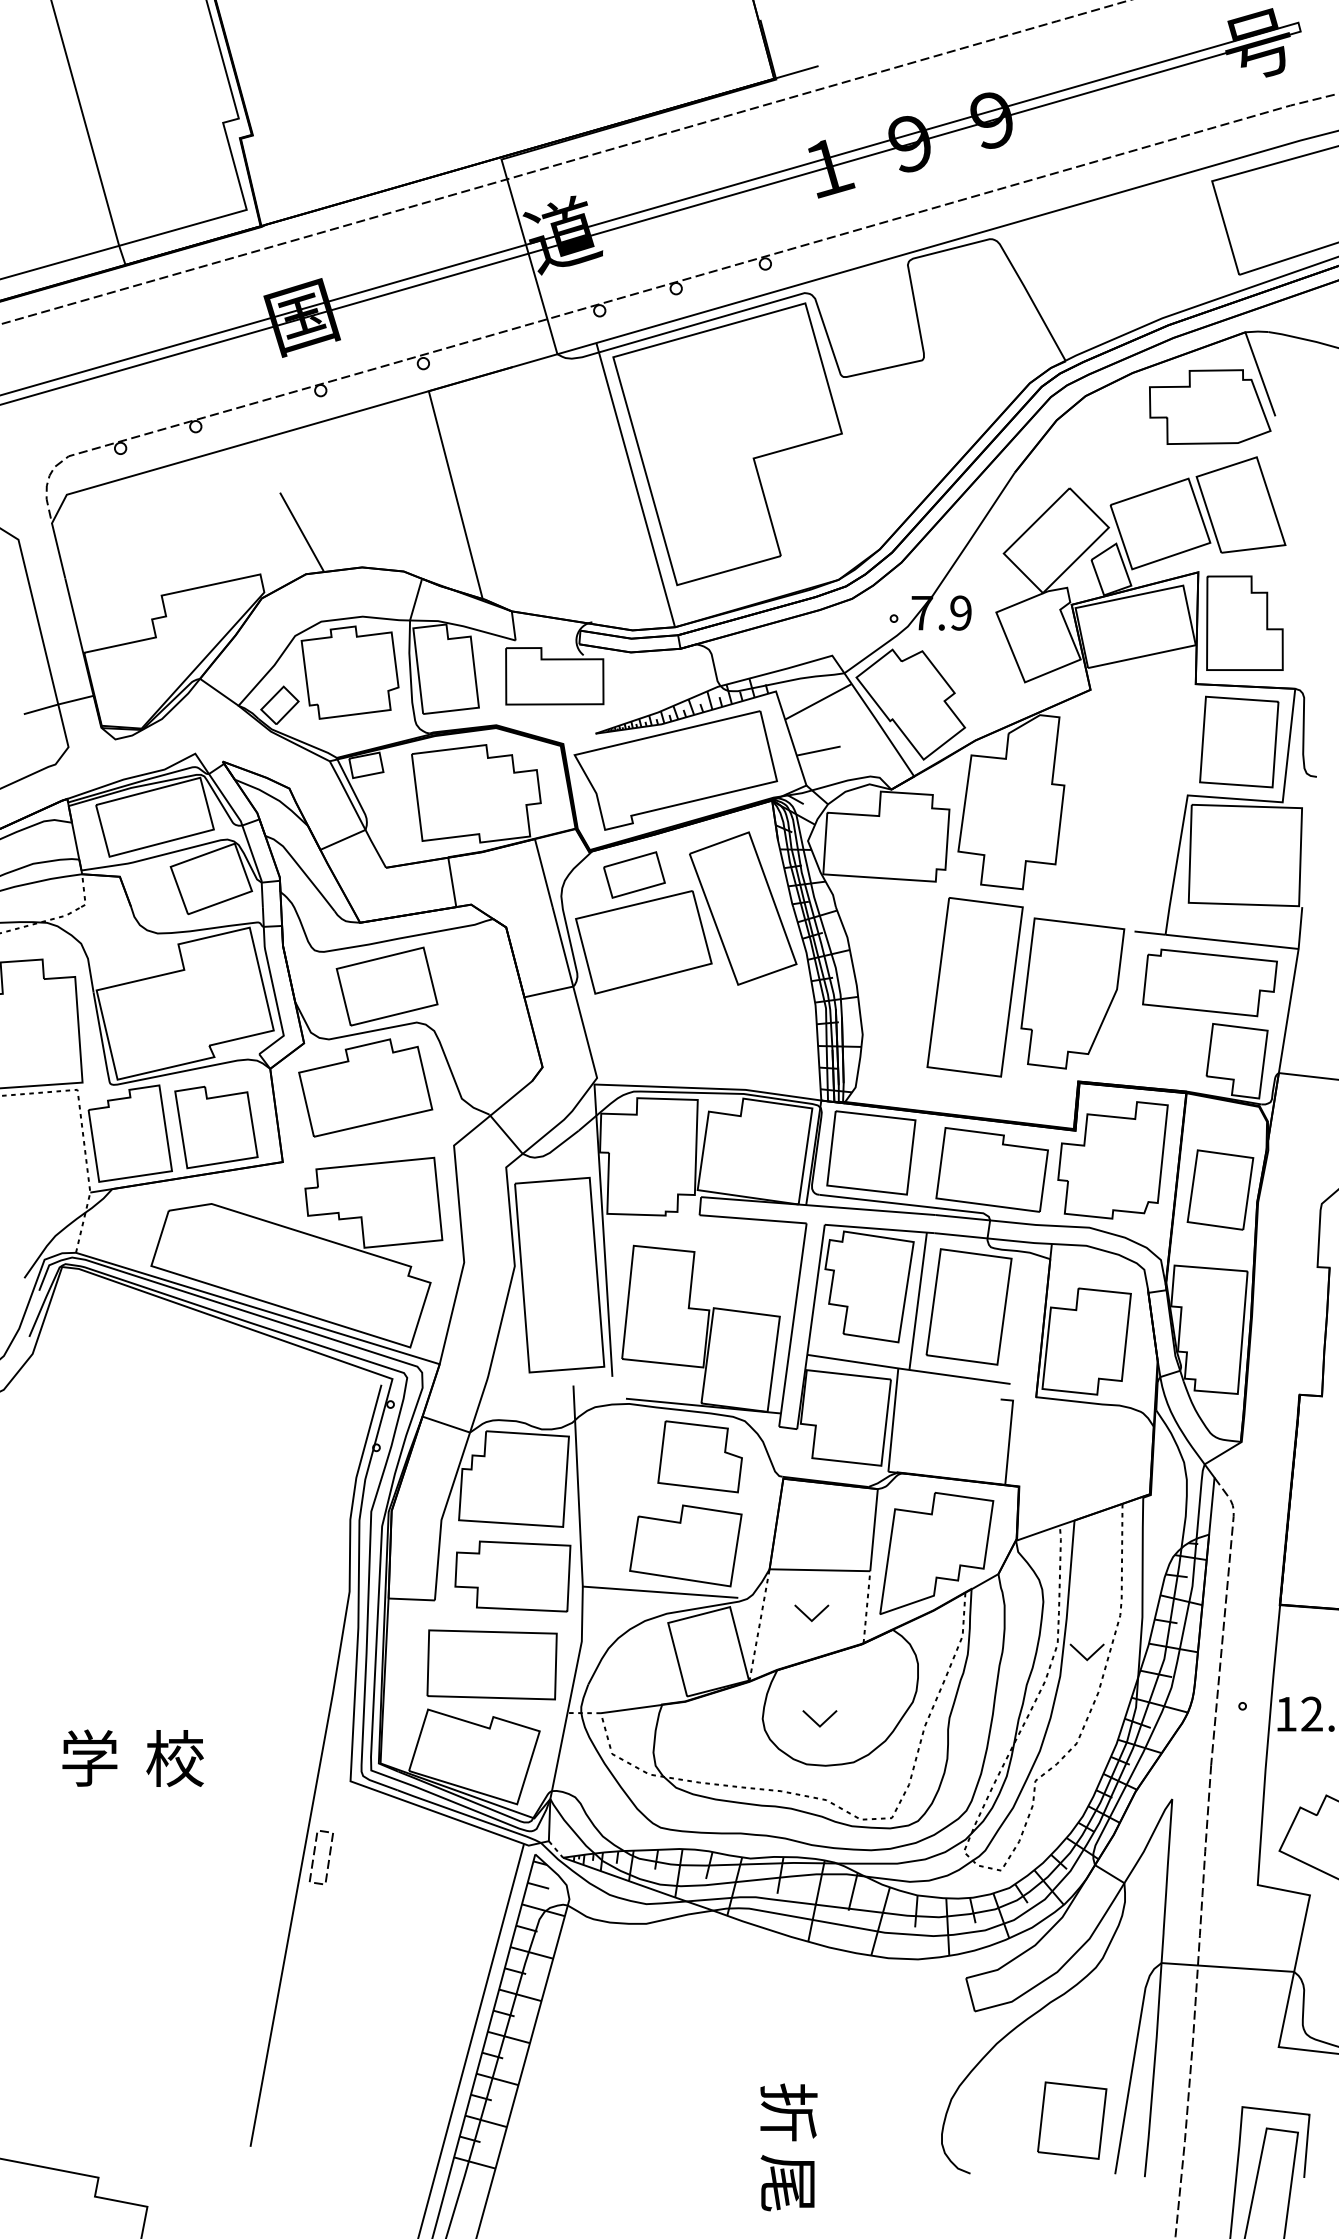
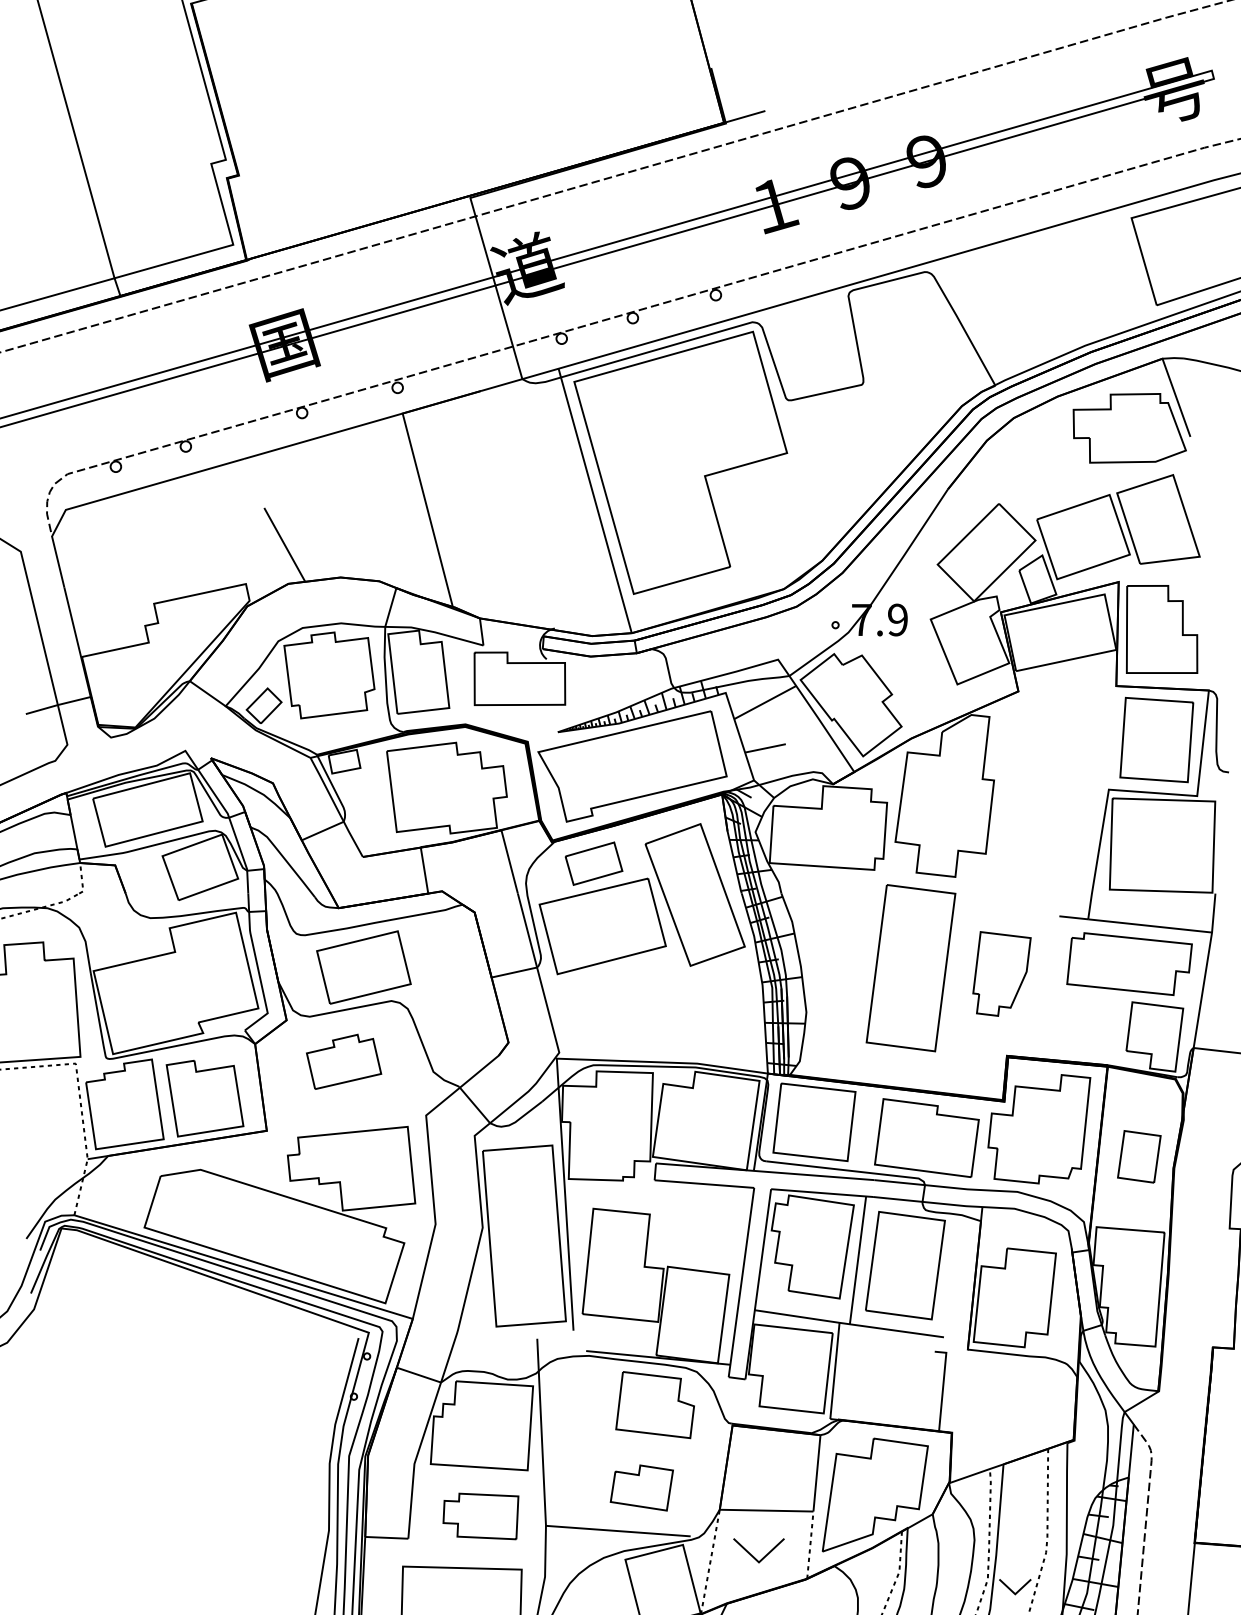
part: (1072, 993) -> (1001, 973), size x0.6
part: (365, 1087) -> (343, 1061), size x0.6
part: (1220, 1189) -> (1139, 1156), size x0.7
part: (685, 1545) -> (641, 1487), size x0.6
part: (512, 1576) -> (480, 1516), size x0.7
part: (811, 1612) -> (758, 1549), size x1.6

